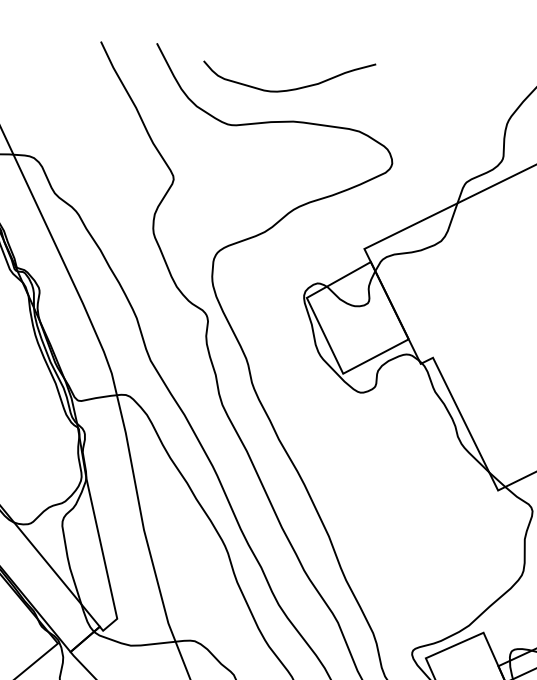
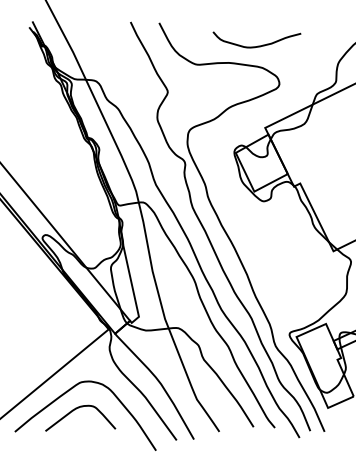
curve: (290, 87) -> (257, 45), moved

